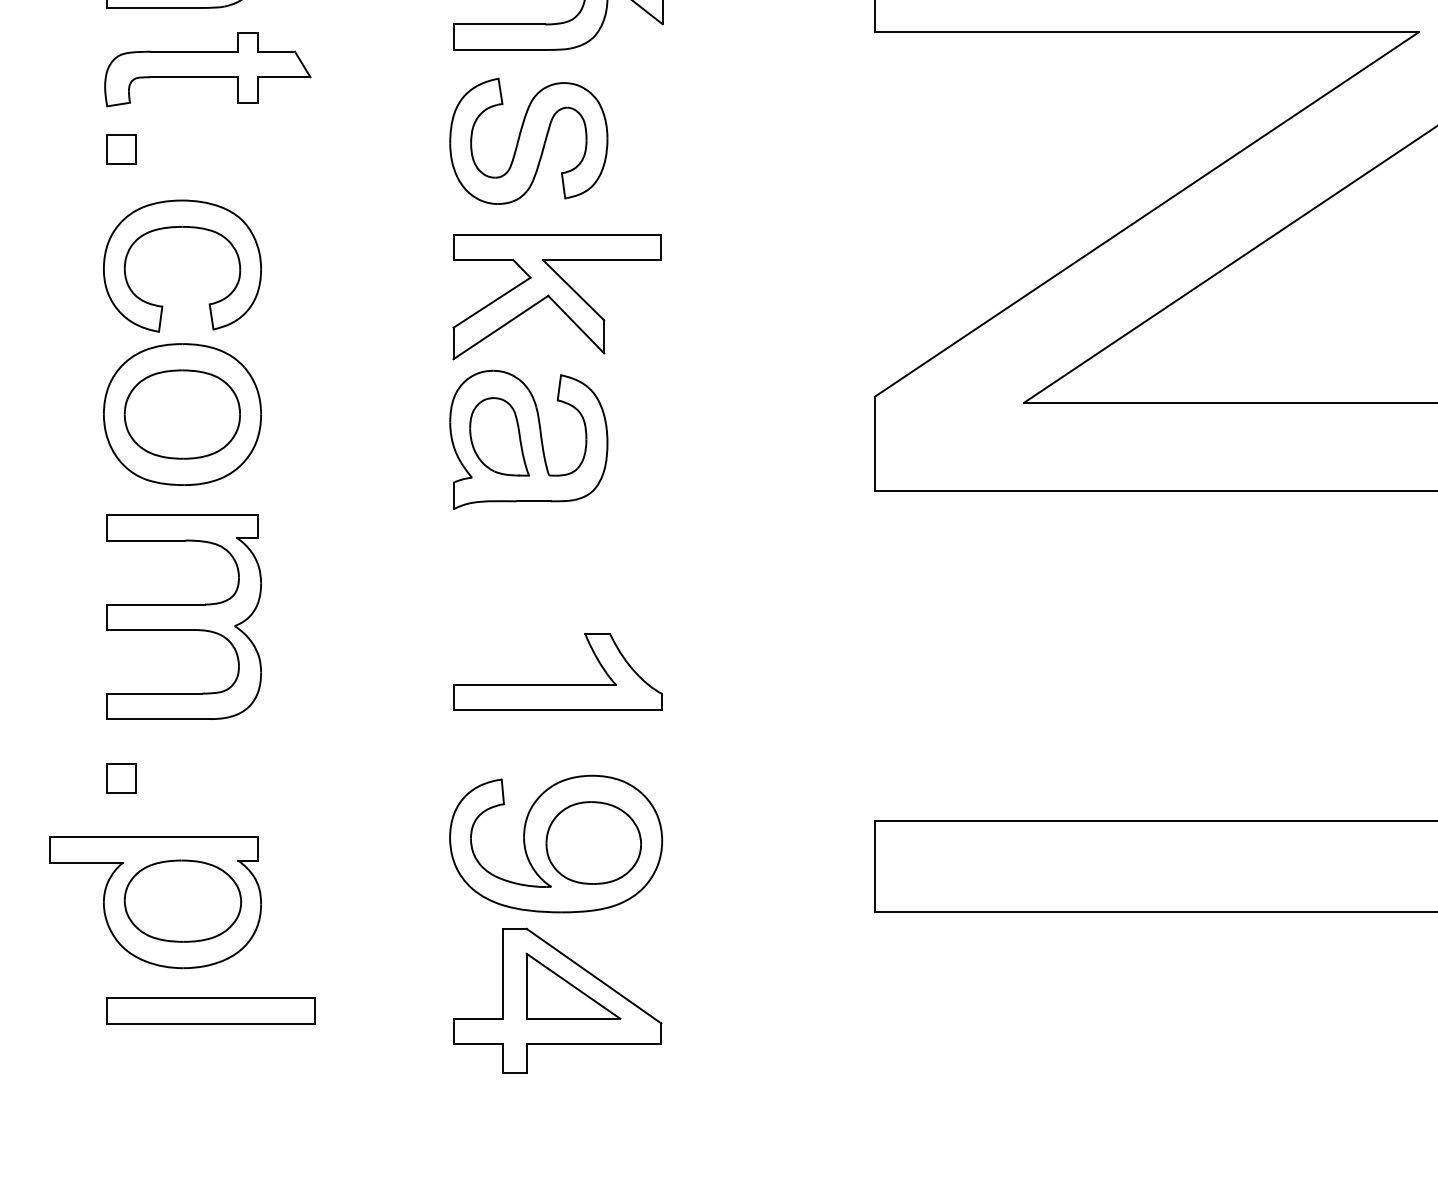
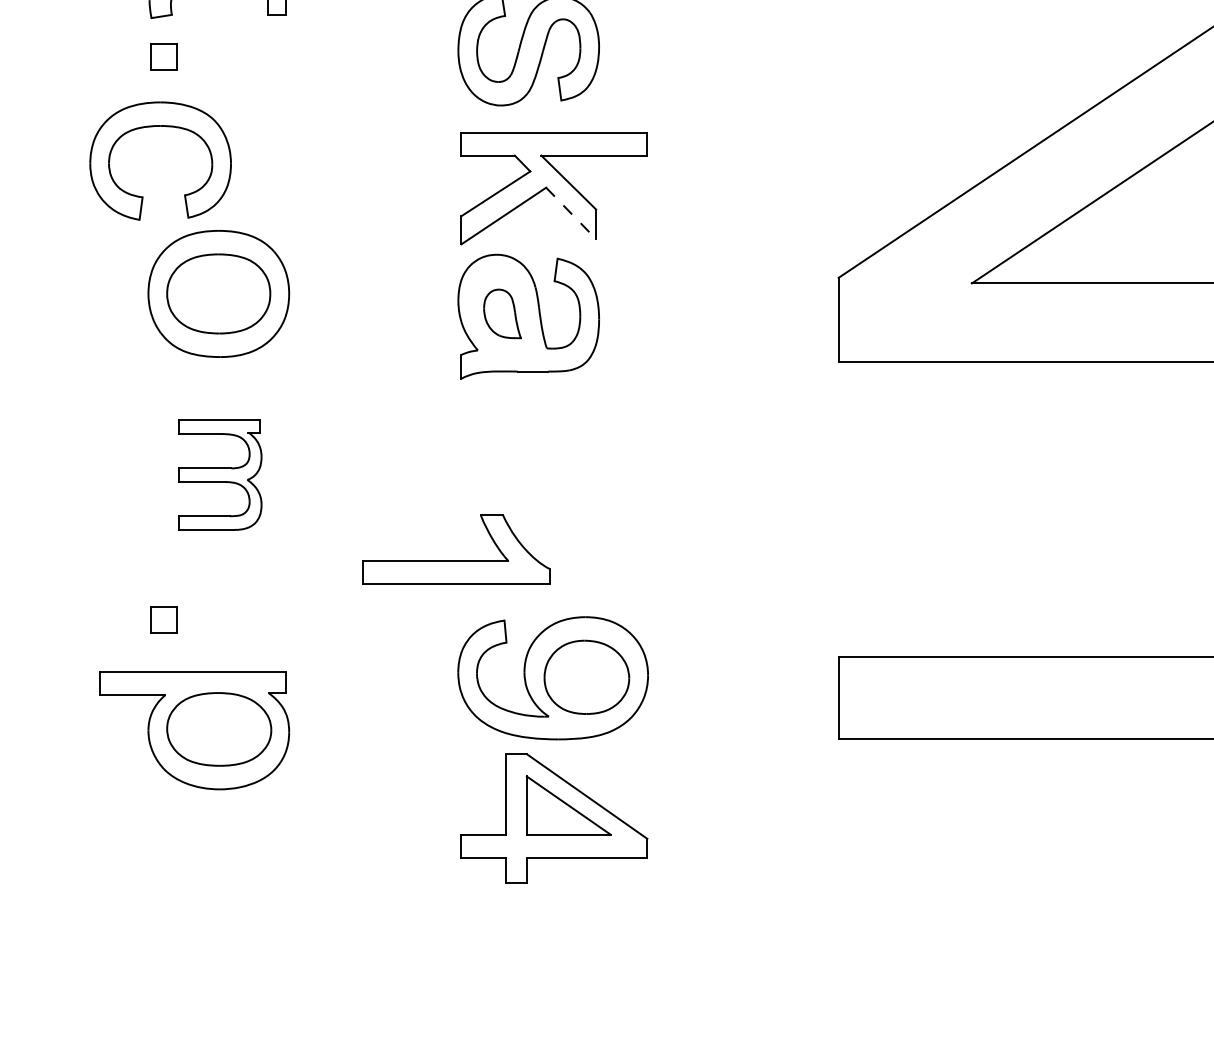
part: (190, 228) -> (167, 127), moved
line: (576, 324) -> (571, 213), solid -> dashed
part: (499, 436) -> (502, 313), size x0.7
part: (183, 616) -> (219, 474), size x0.6
part: (557, 684) -> (455, 560), moved
part: (210, 1010) -> (243, 827), removed

